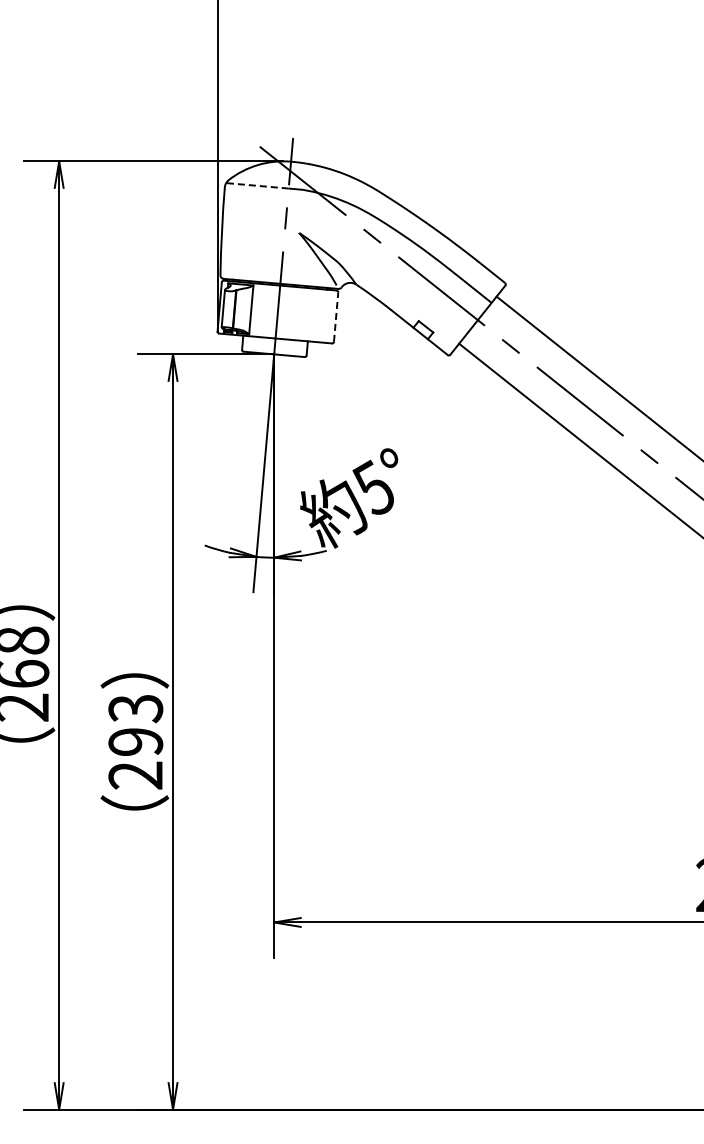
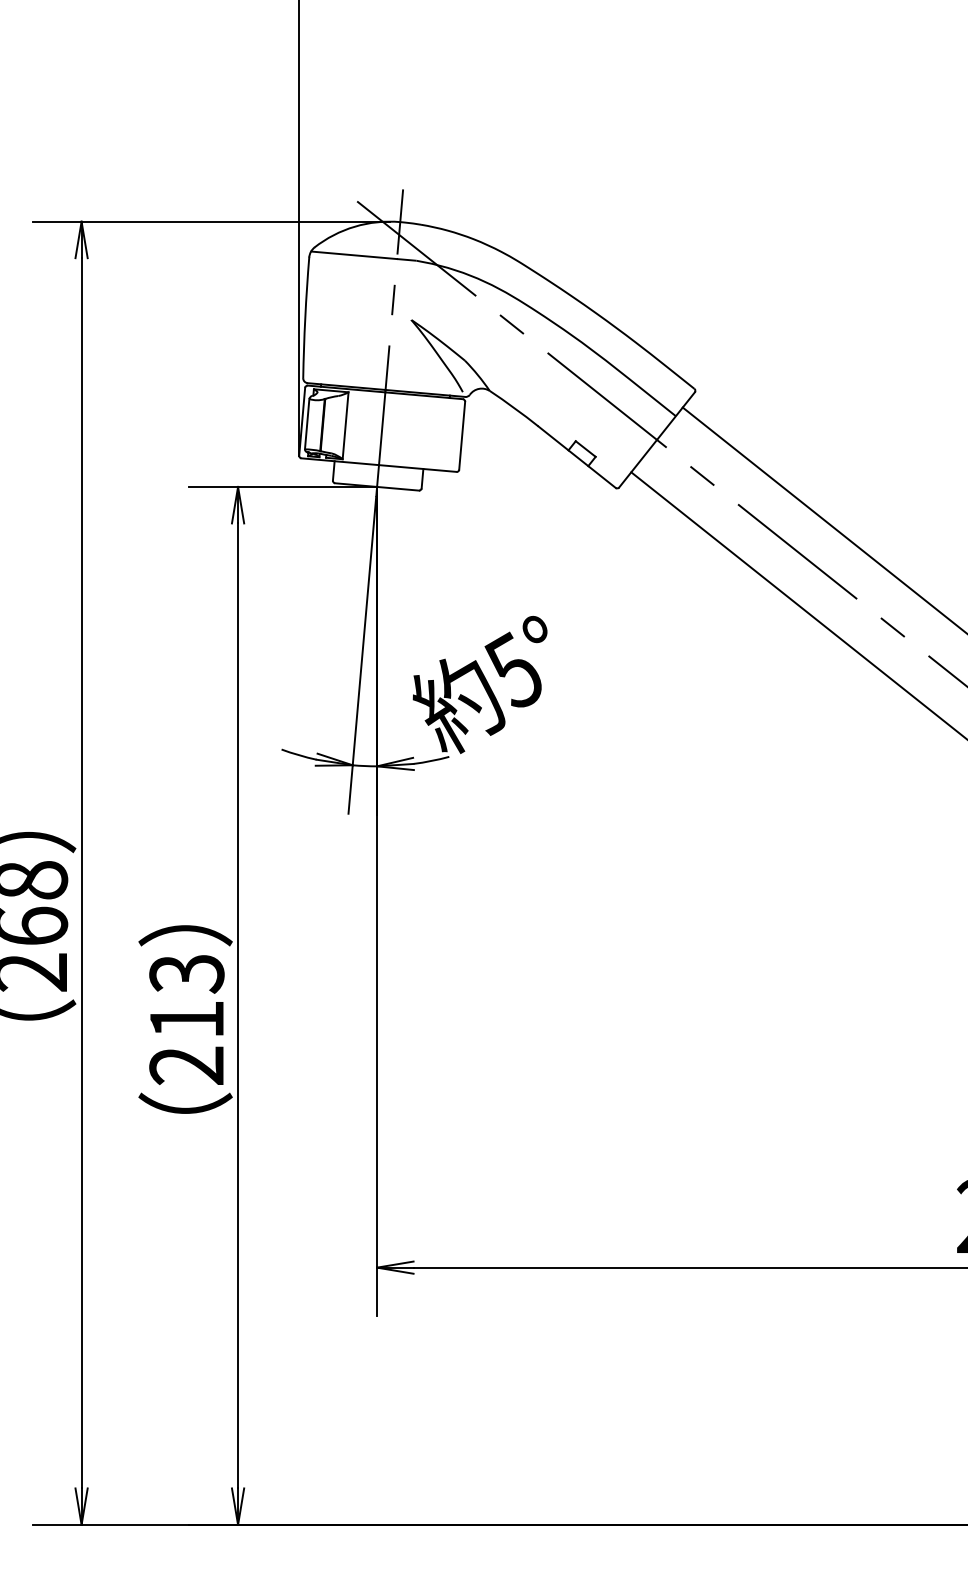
line: (257, 185) -> (354, 254), dashed -> solid
line: (336, 317) -> (462, 436), dashed -> solid
text: (135, 741) -> (186, 1018), 293 -> 213

